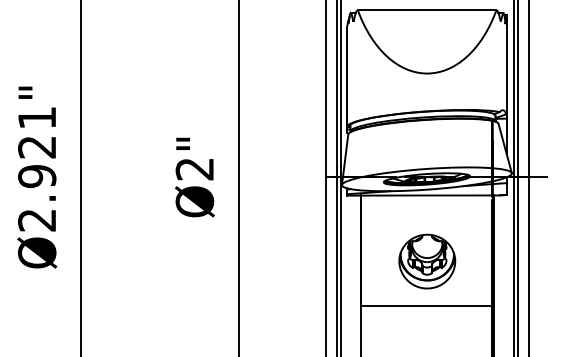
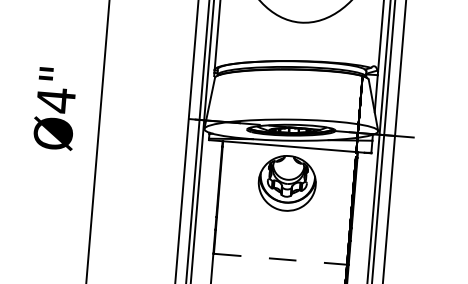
text: (194, 169) -> (55, 100), Ø2" -> Ø4"
part: (427, 261) -> (287, 183), moved
line: (427, 306) -> (281, 259), solid -> dashed

